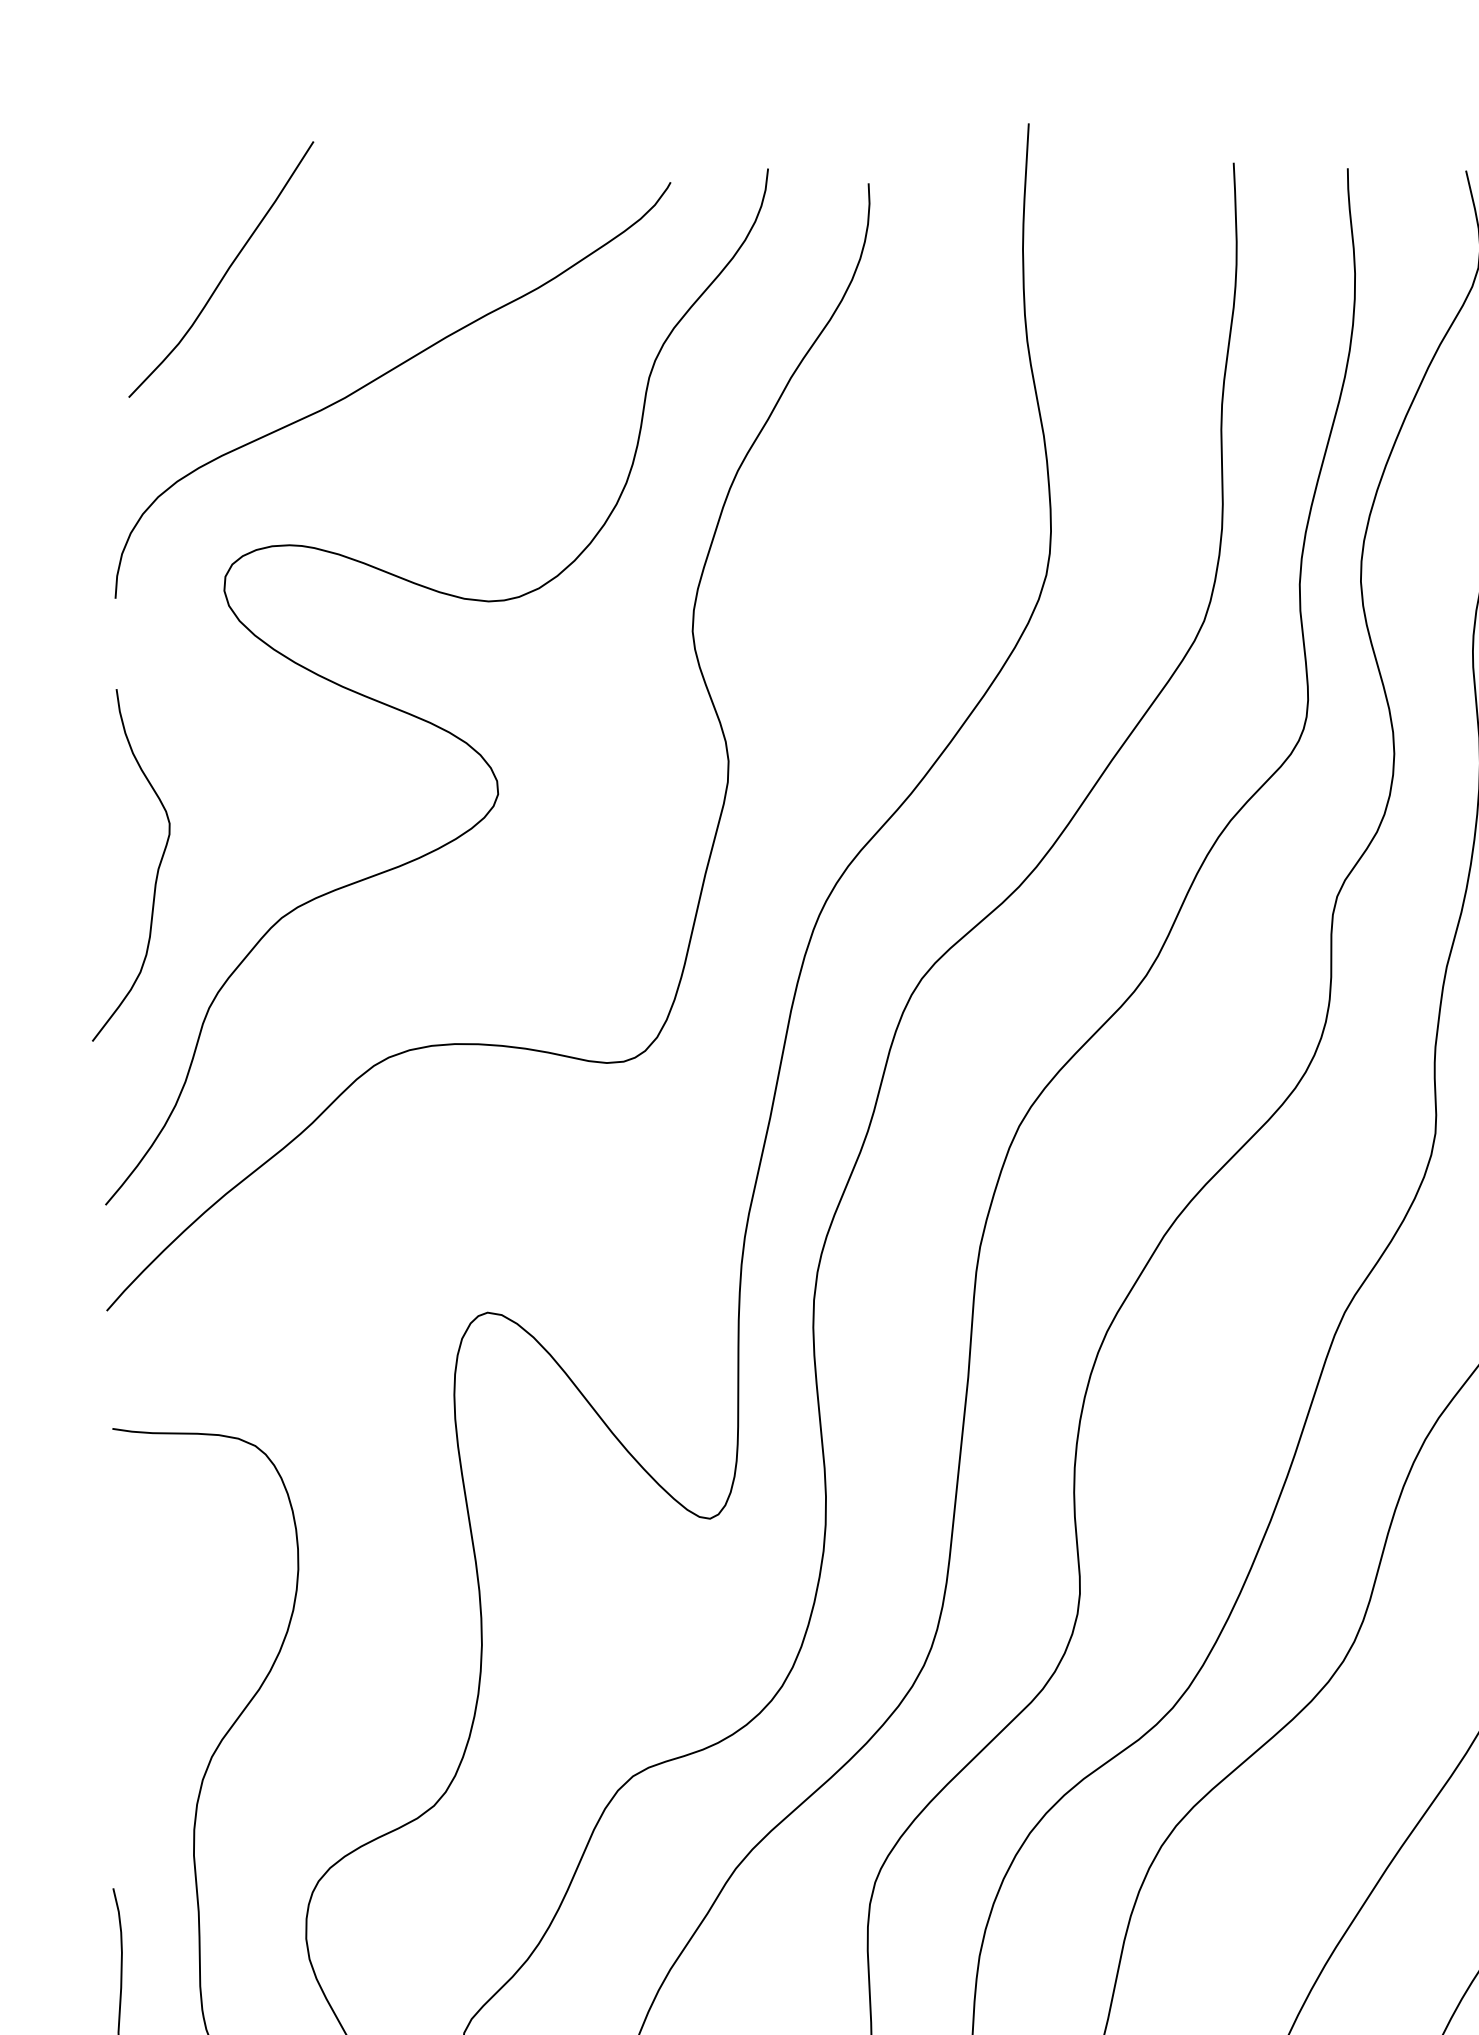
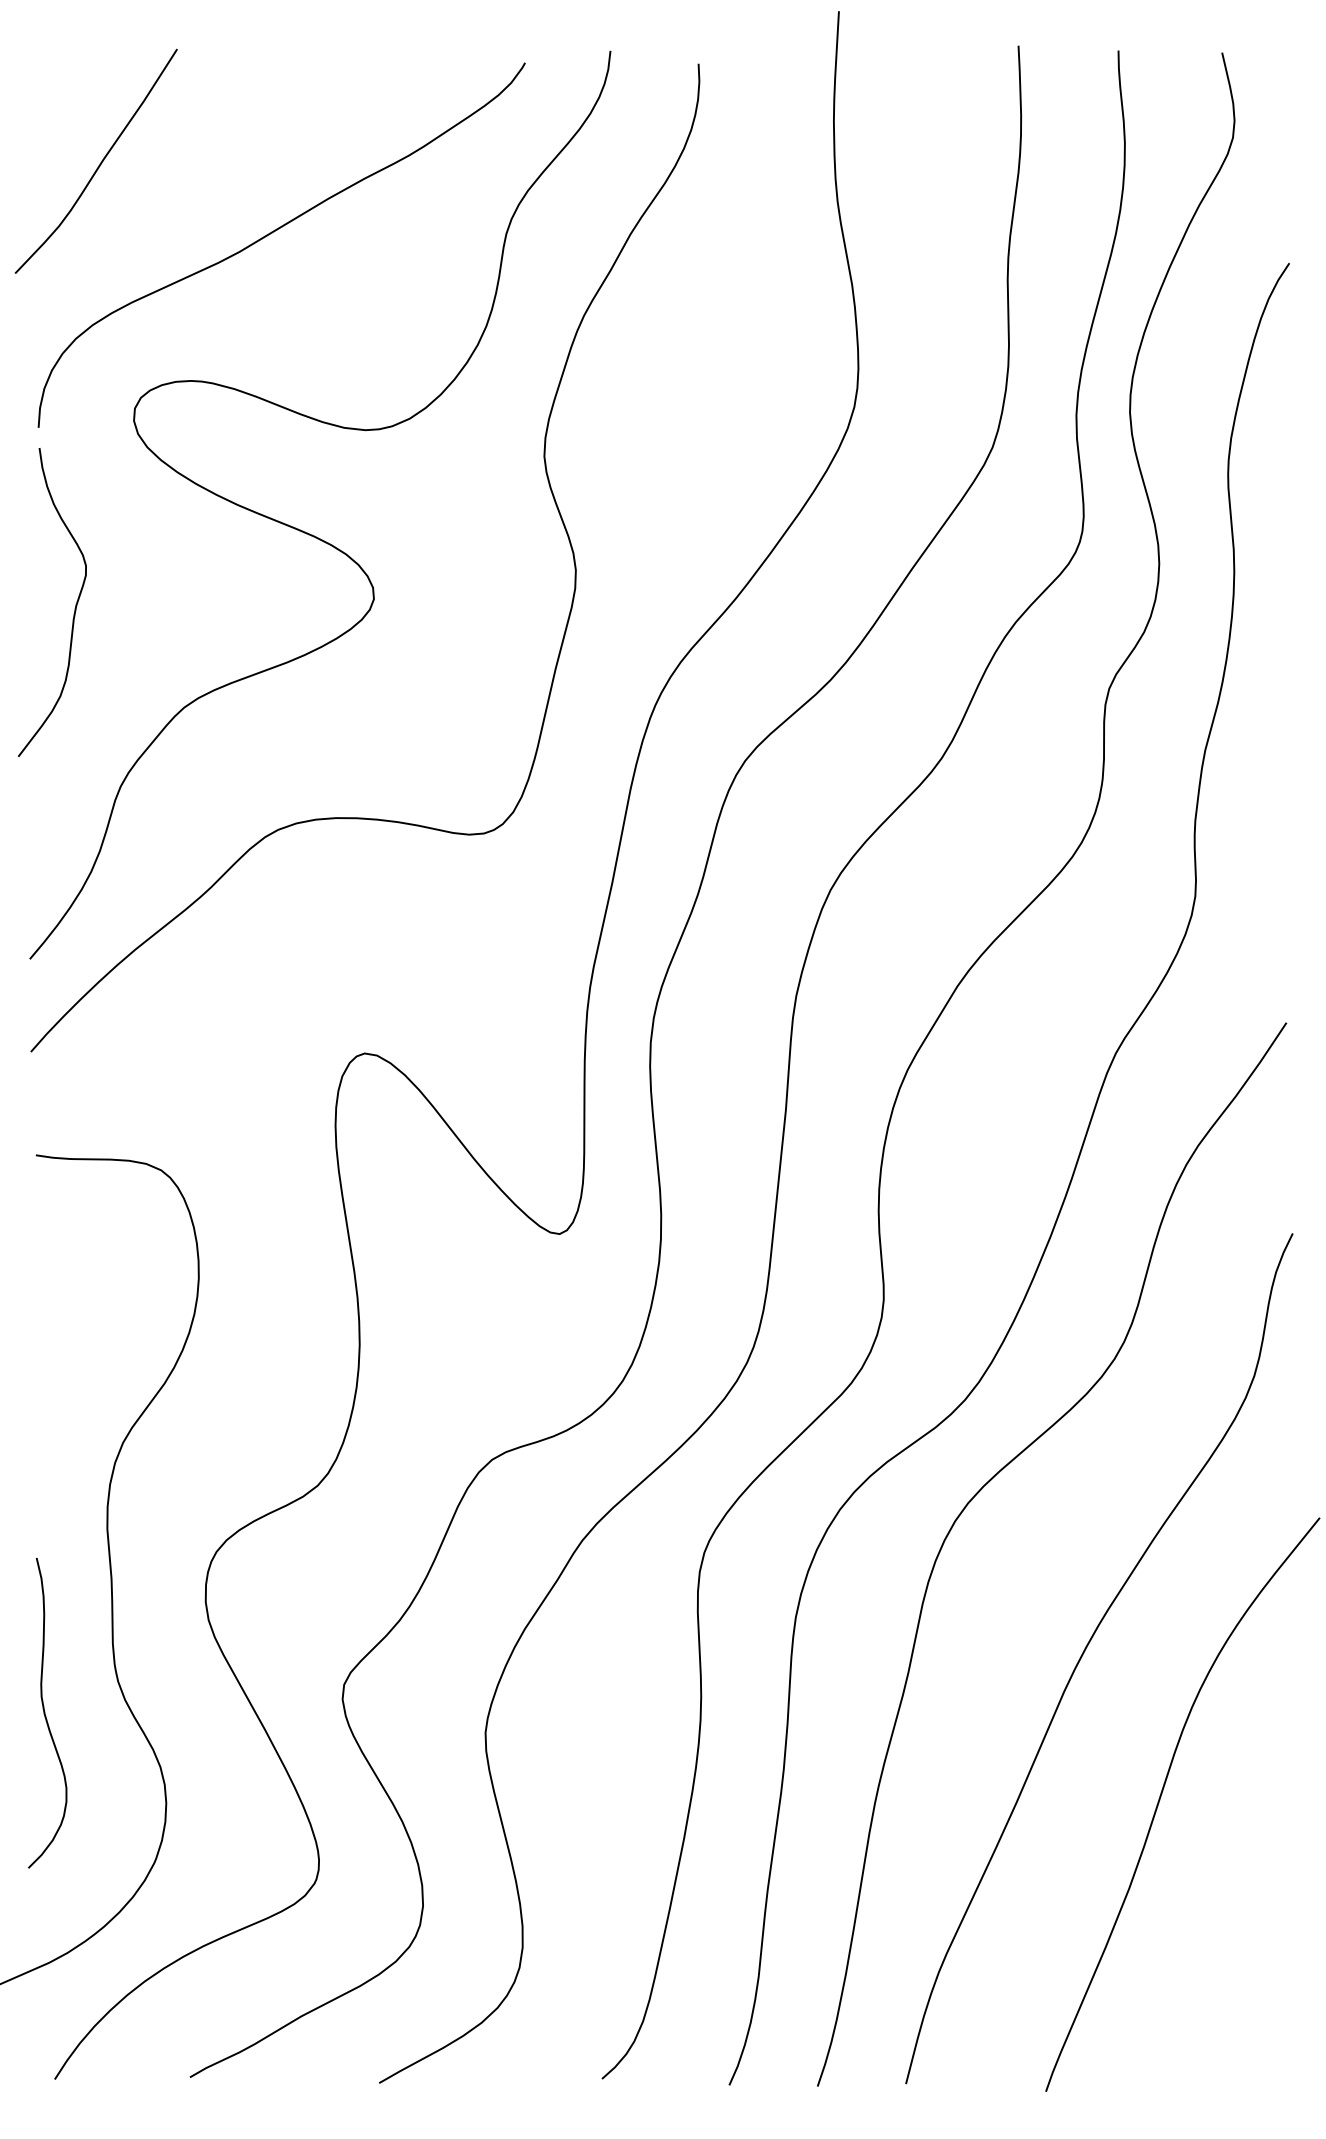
curve: (226, 270) -> (100, 162), moved
curve: (156, 872) -> (74, 608), moved

